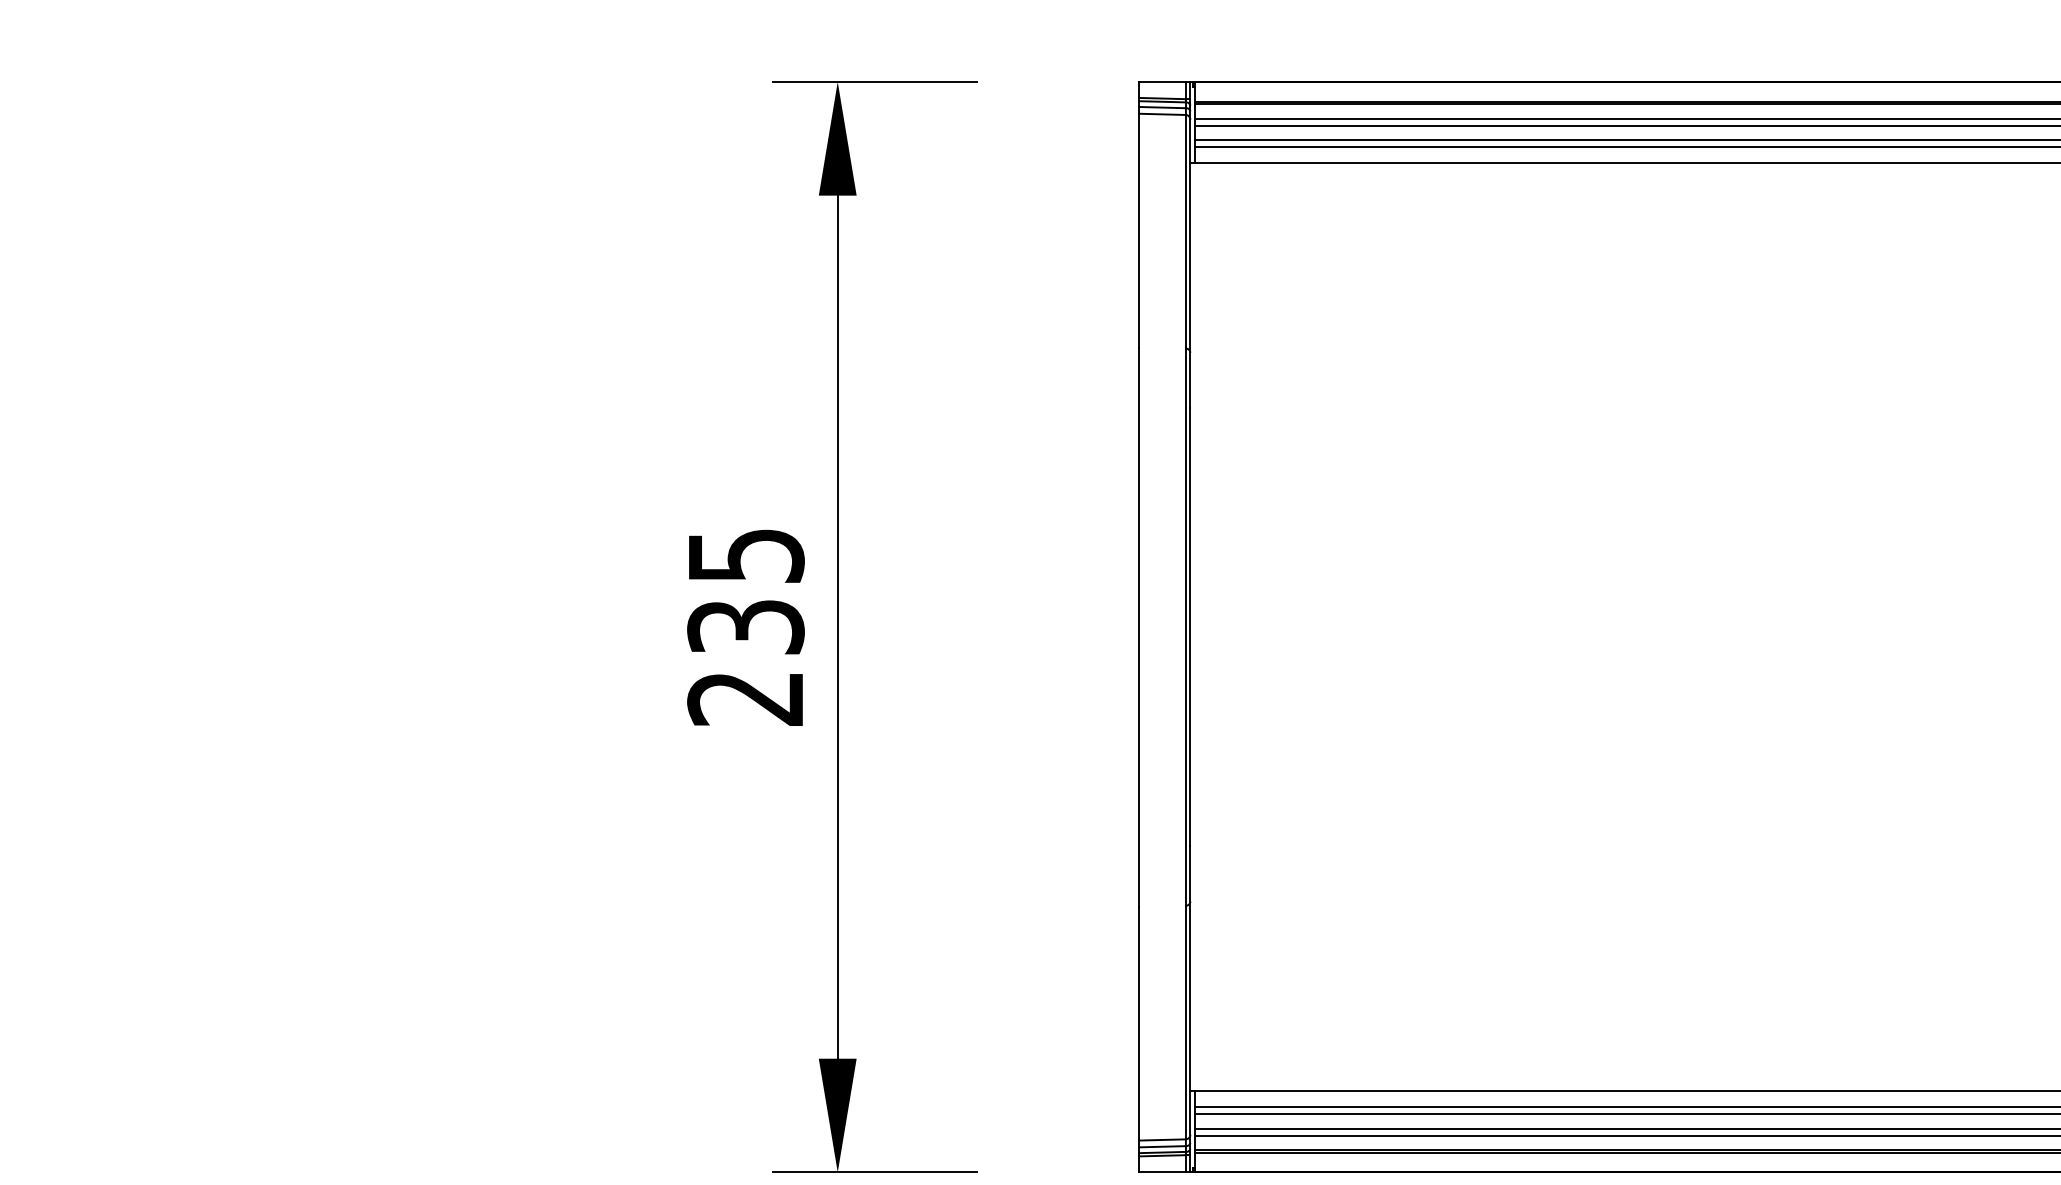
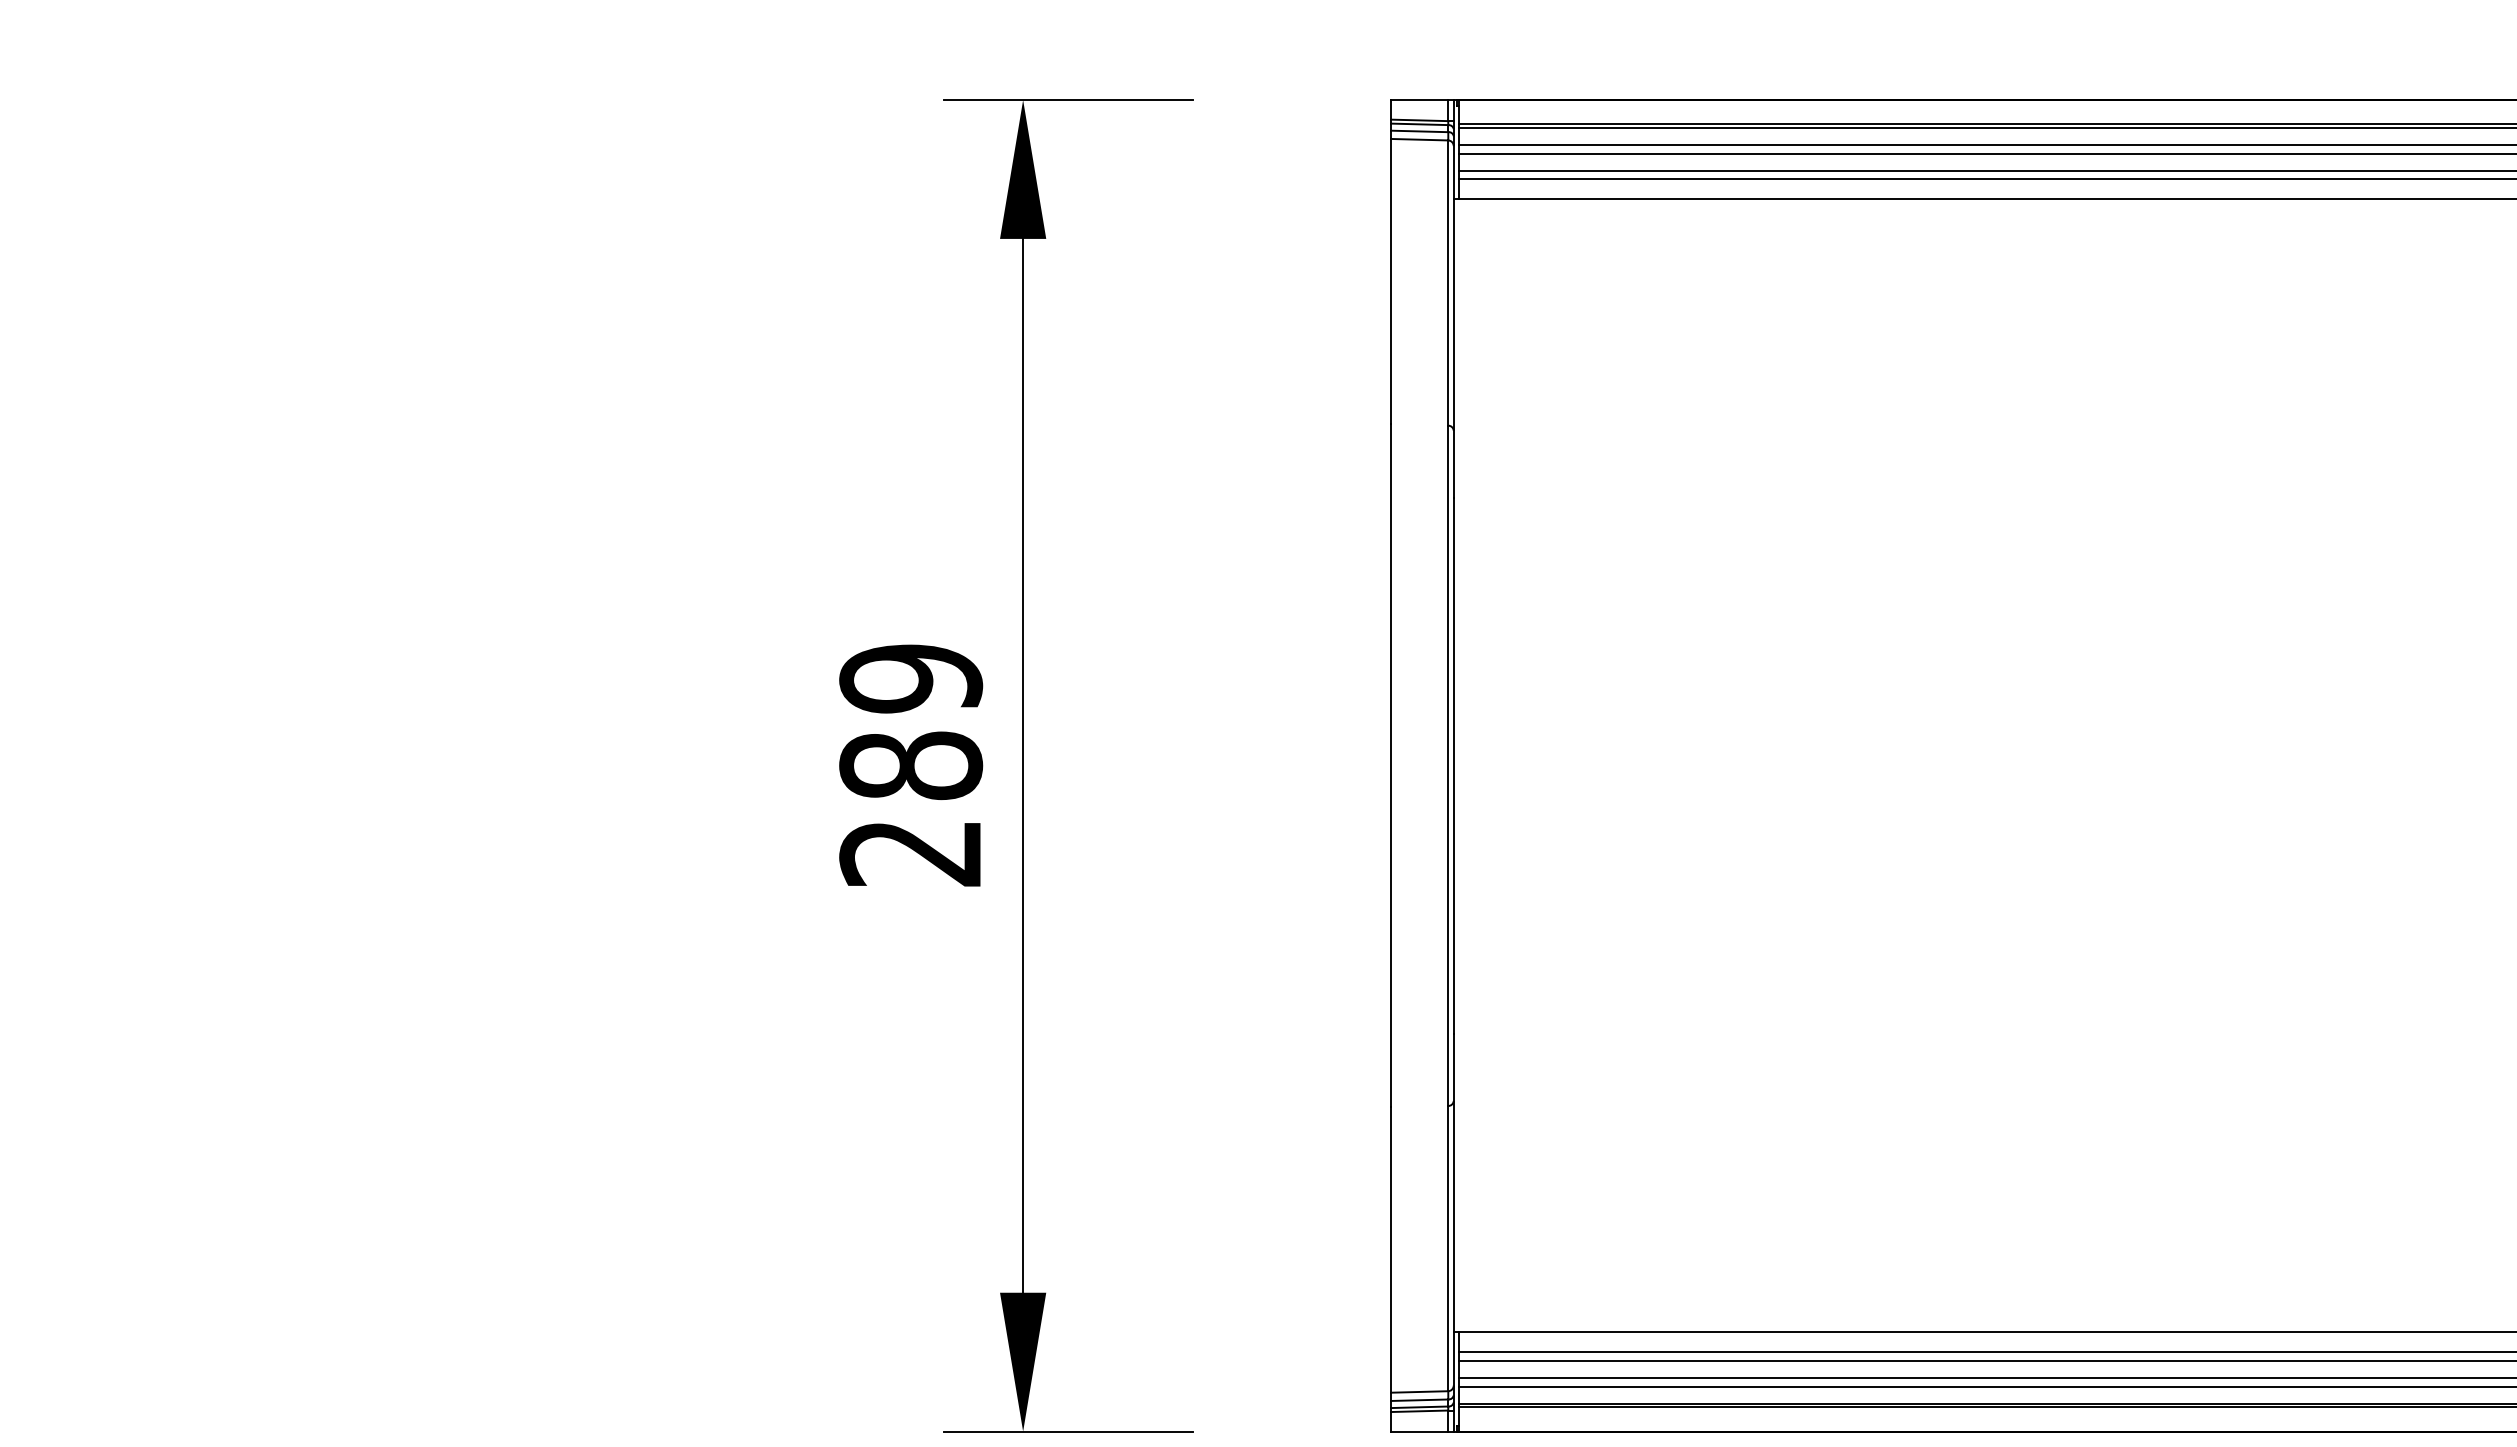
text: (746, 591) -> (911, 722), 235 -> 289

